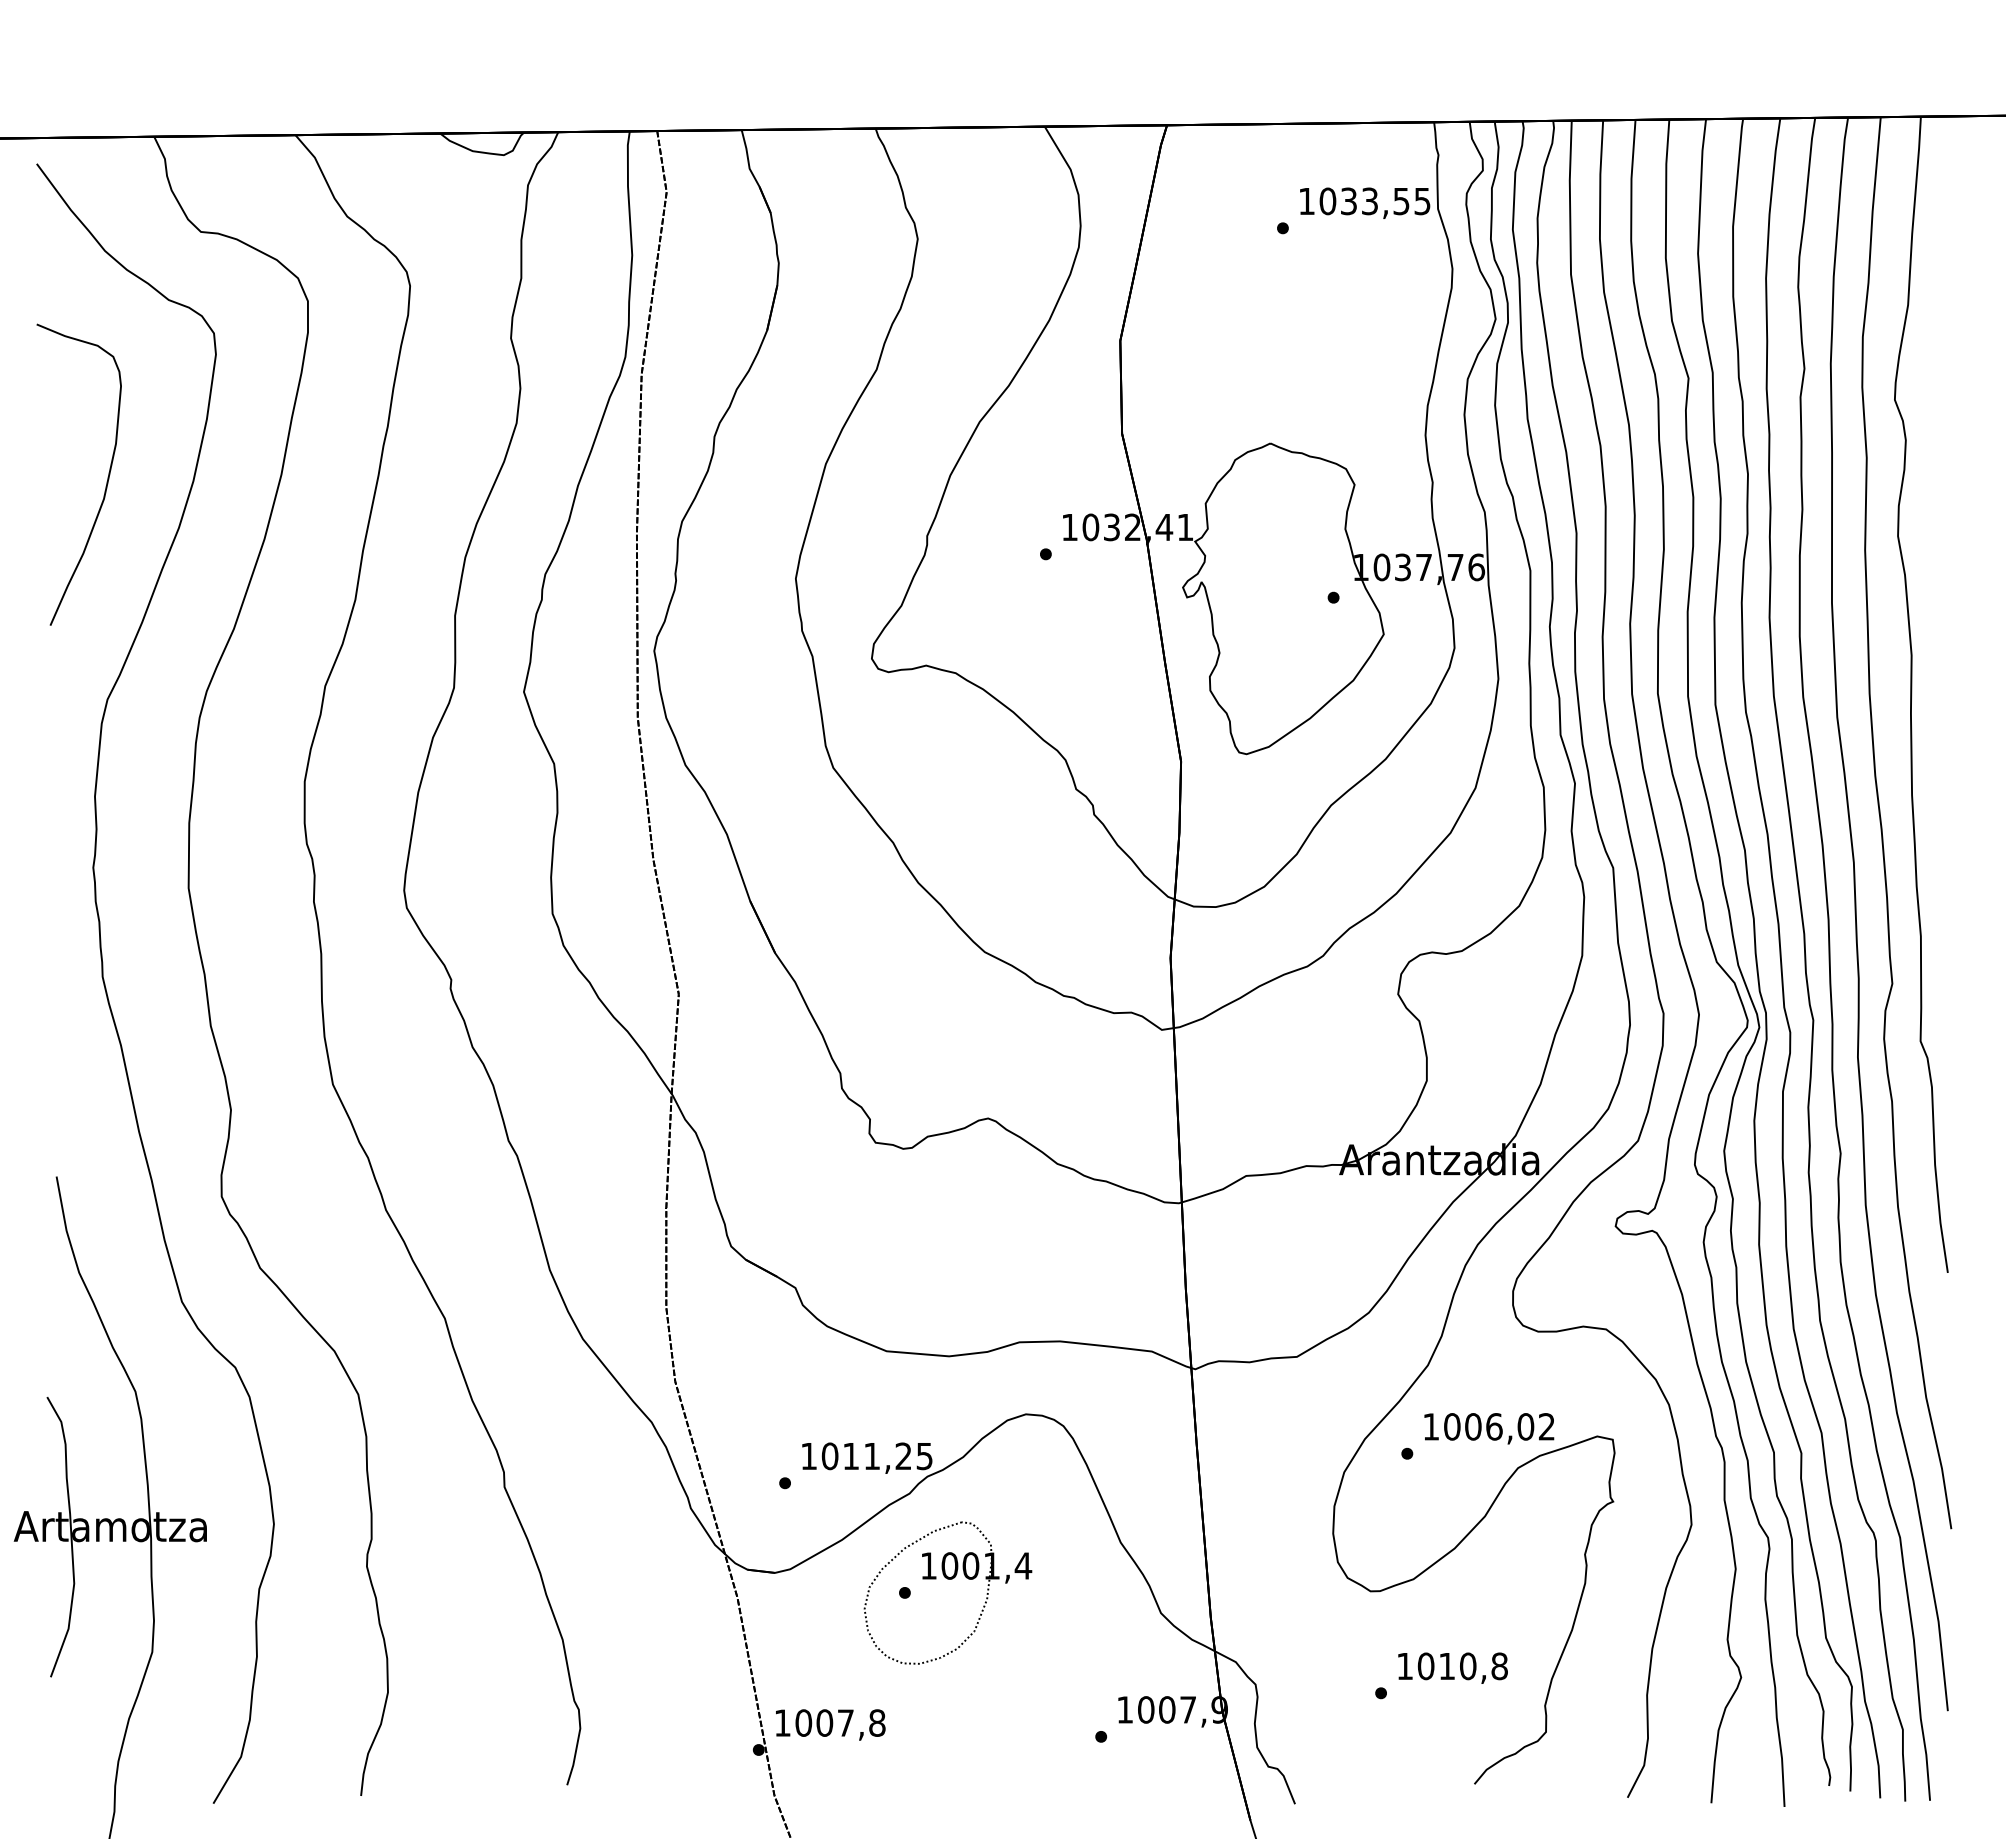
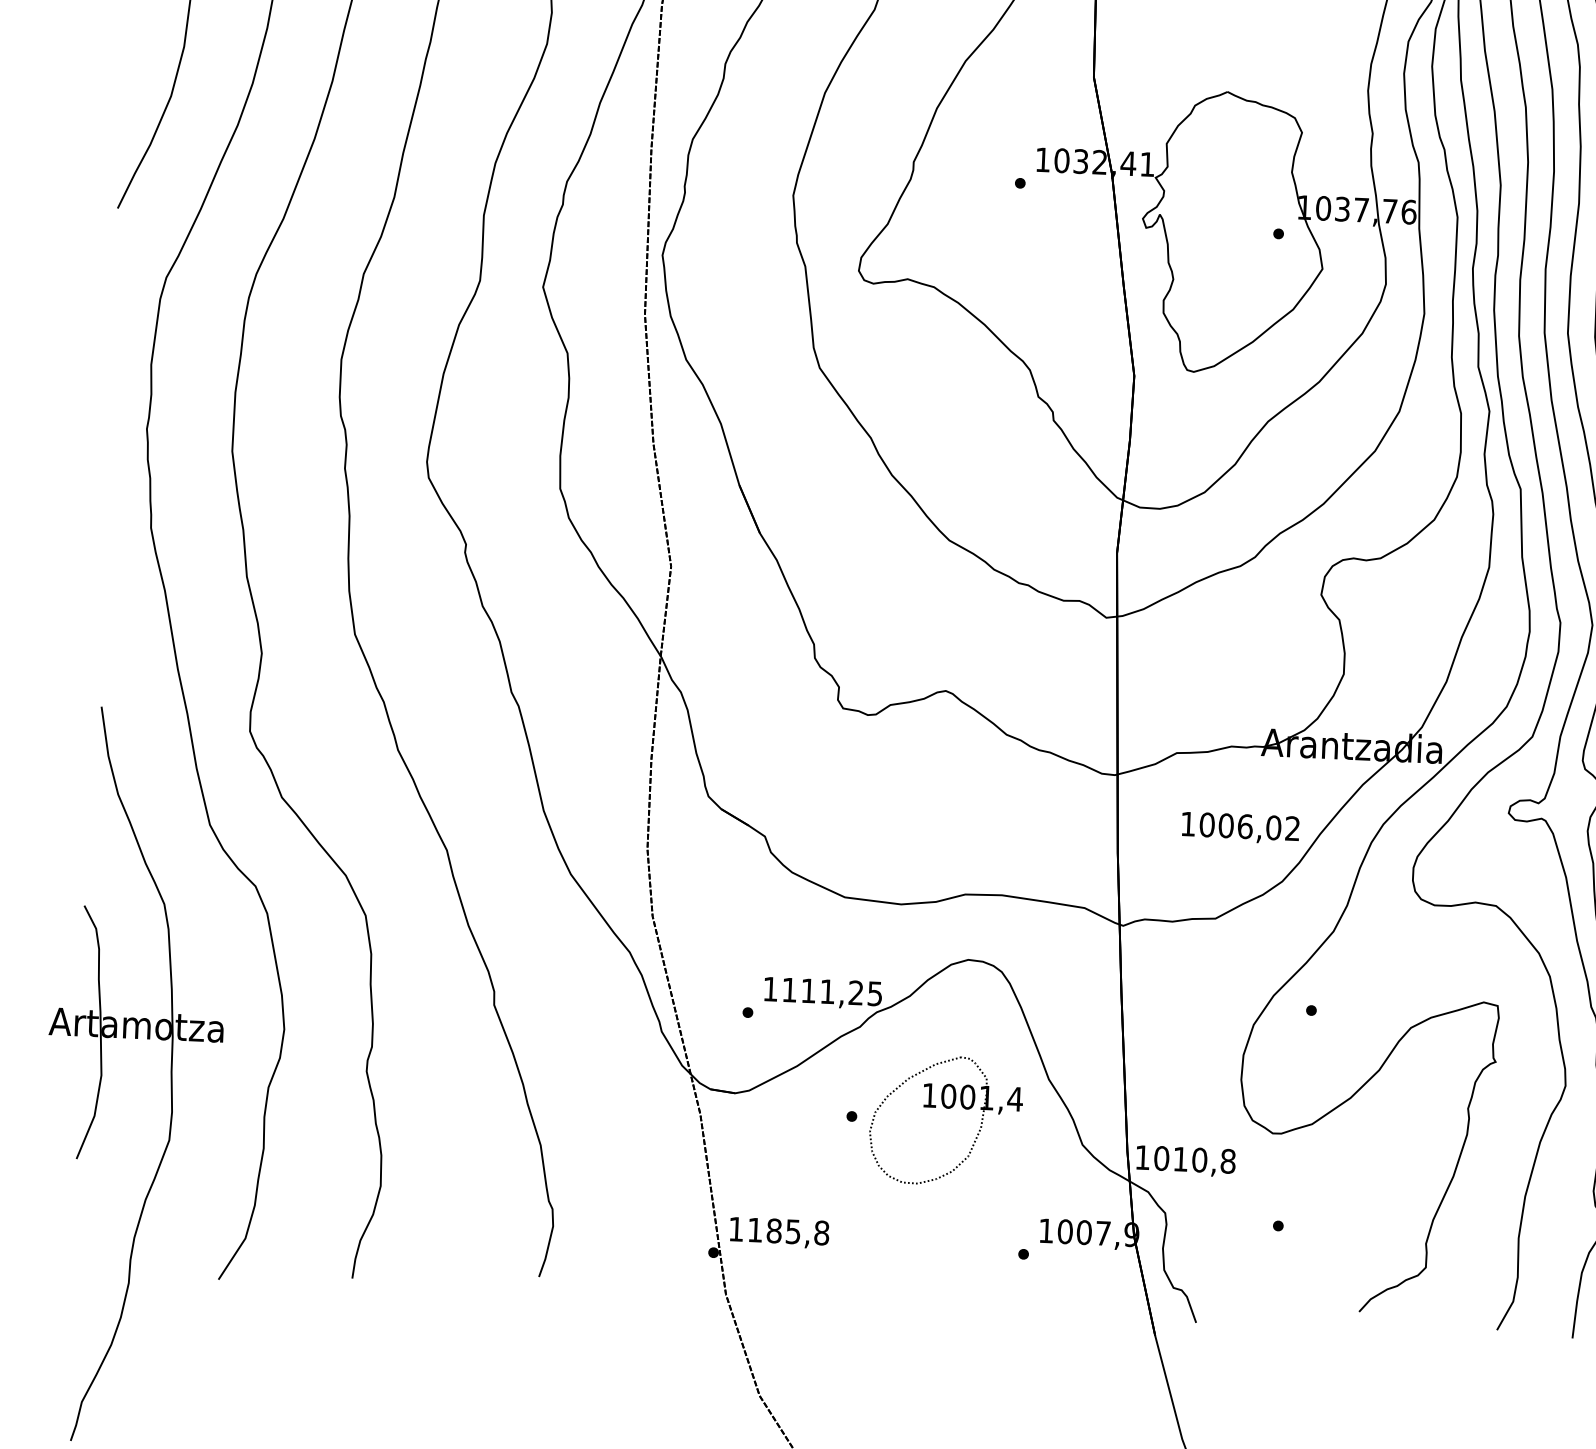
text: (1489, 1428) -> (1240, 827), moved
text: (829, 1456) -> (789, 990), 1011,25 -> 1111,25
part: (947, 1579) -> (946, 1108), moved
text: (1452, 1667) -> (1185, 1160), moved
text: (824, 1722) -> (774, 1230), 1007,8 -> 1185,8

